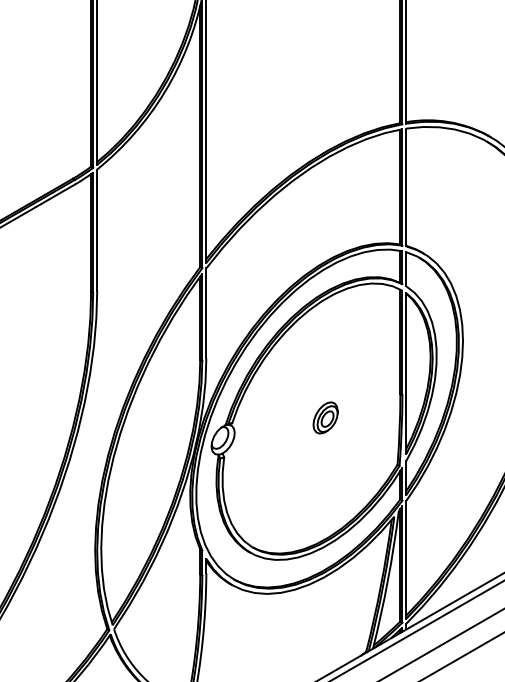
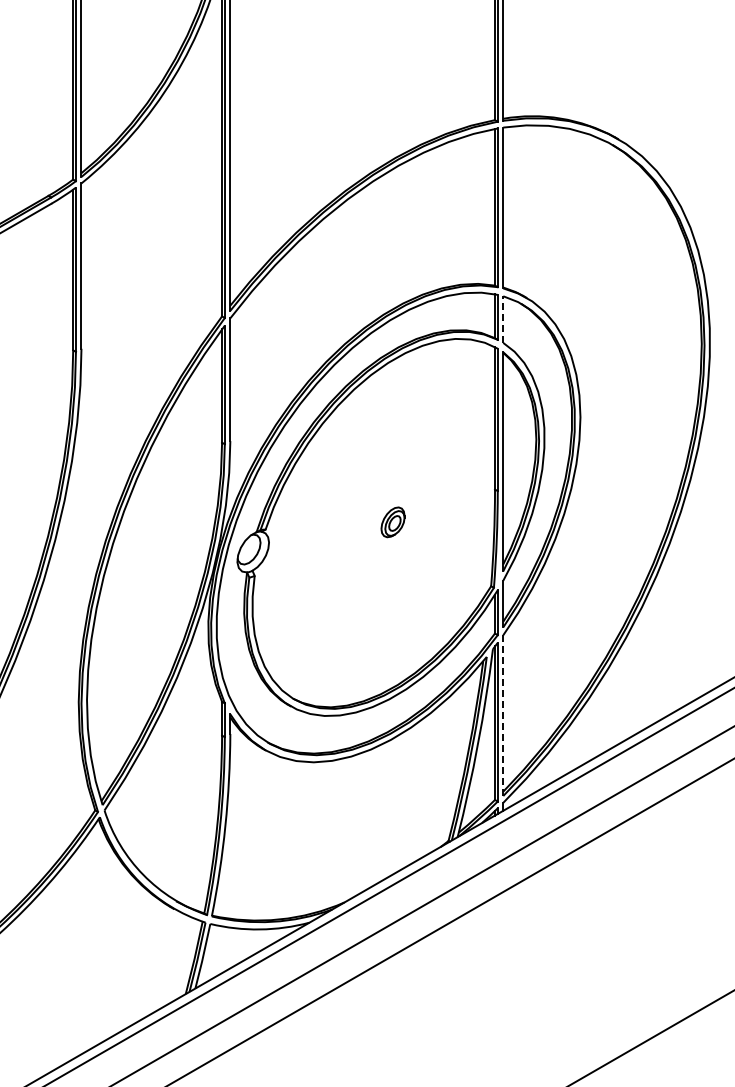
line: (406, 269) -> (503, 319), solid -> dashed
part: (325, 418) -> (392, 522), size x0.7
line: (406, 559) -> (503, 715), solid -> dashed

